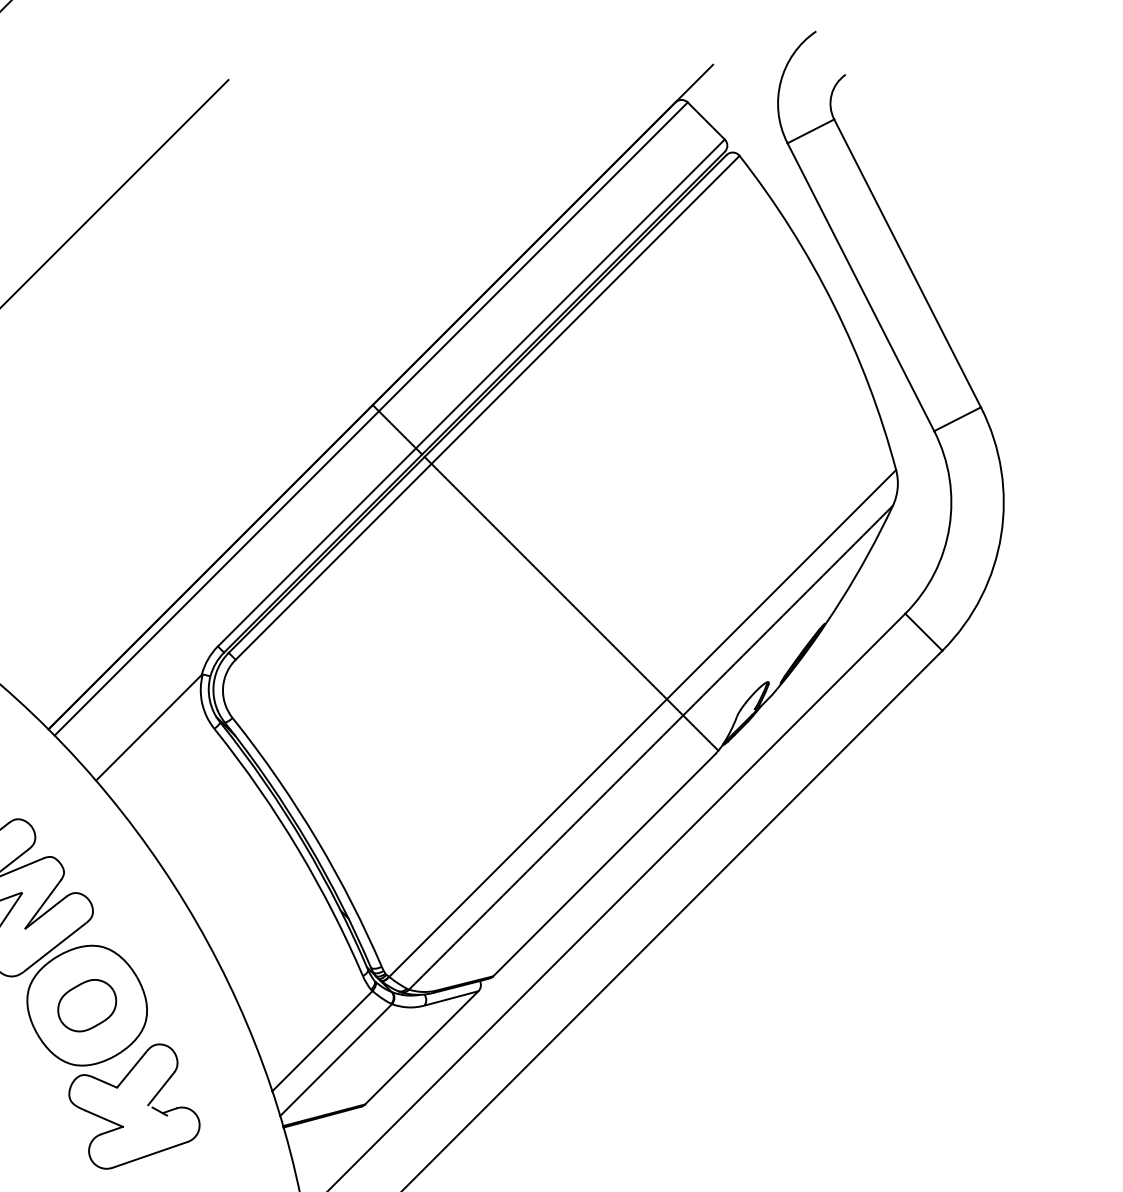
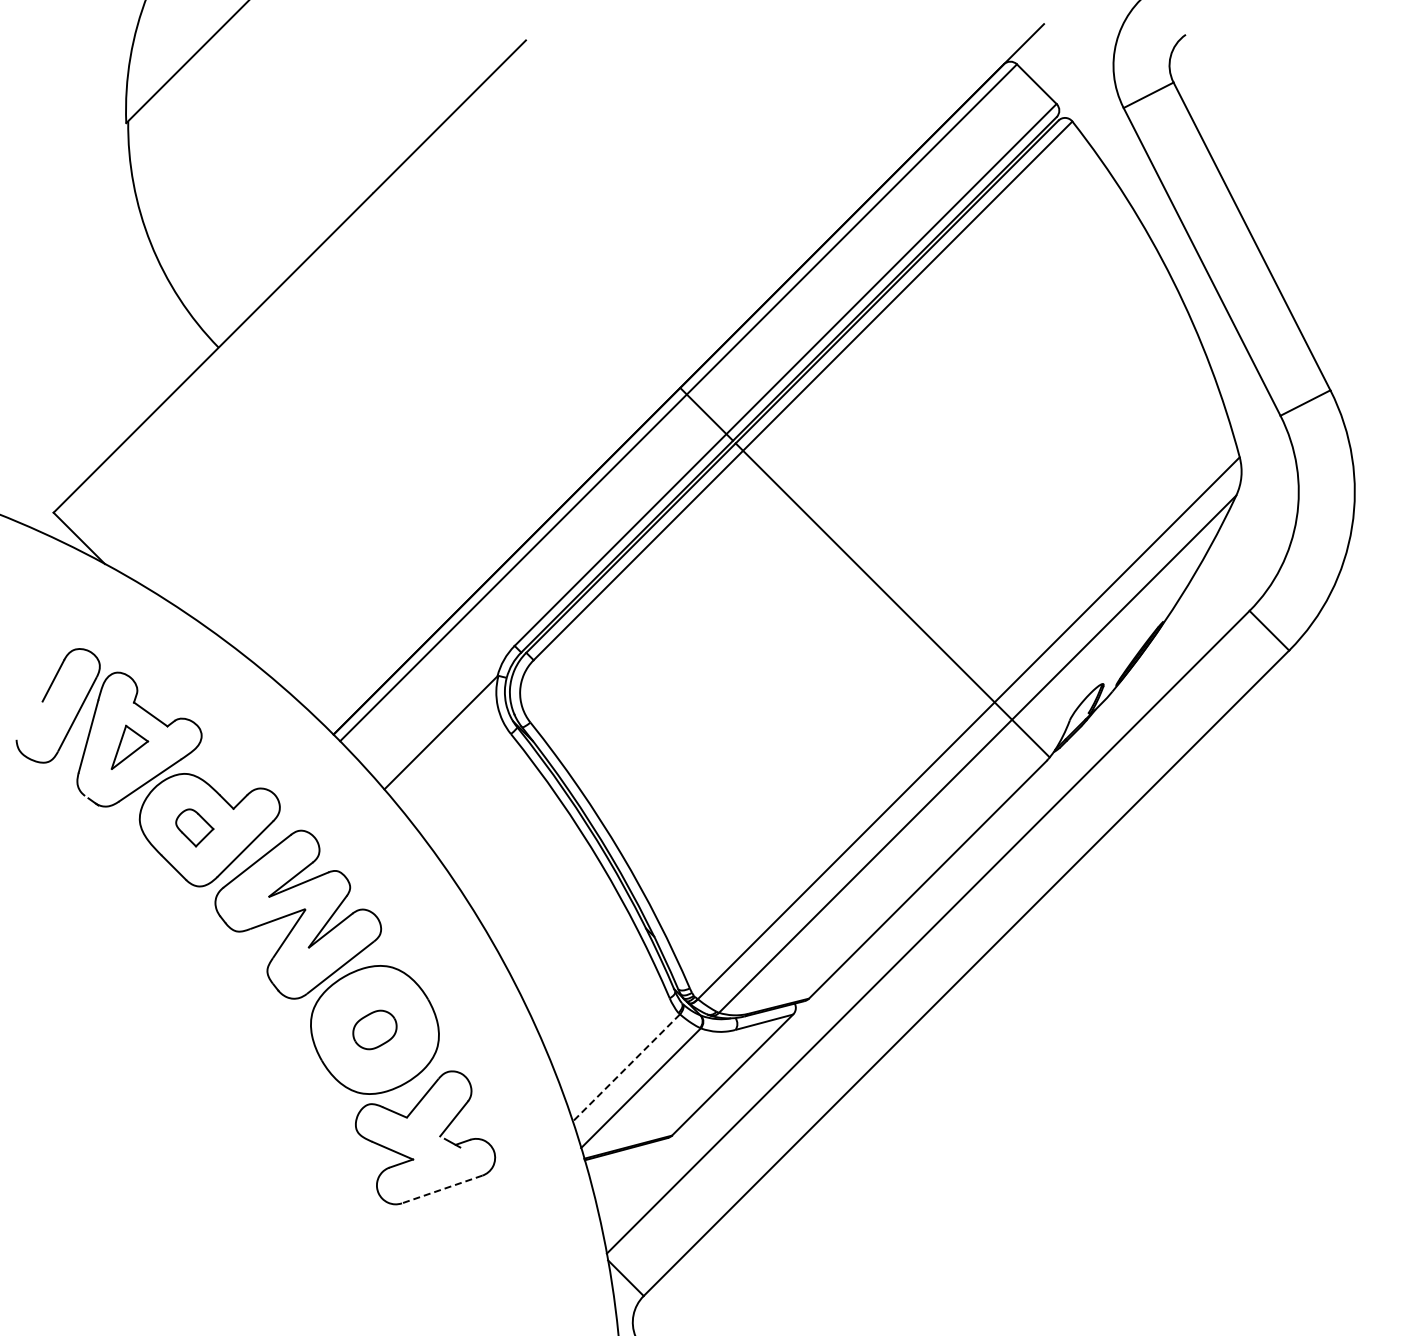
part: (86, 1005) -> (374, 1029), size x0.7
line: (322, 1041) -> (626, 1068), solid -> dashed
line: (150, 1154) -> (442, 1189), solid -> dashed

